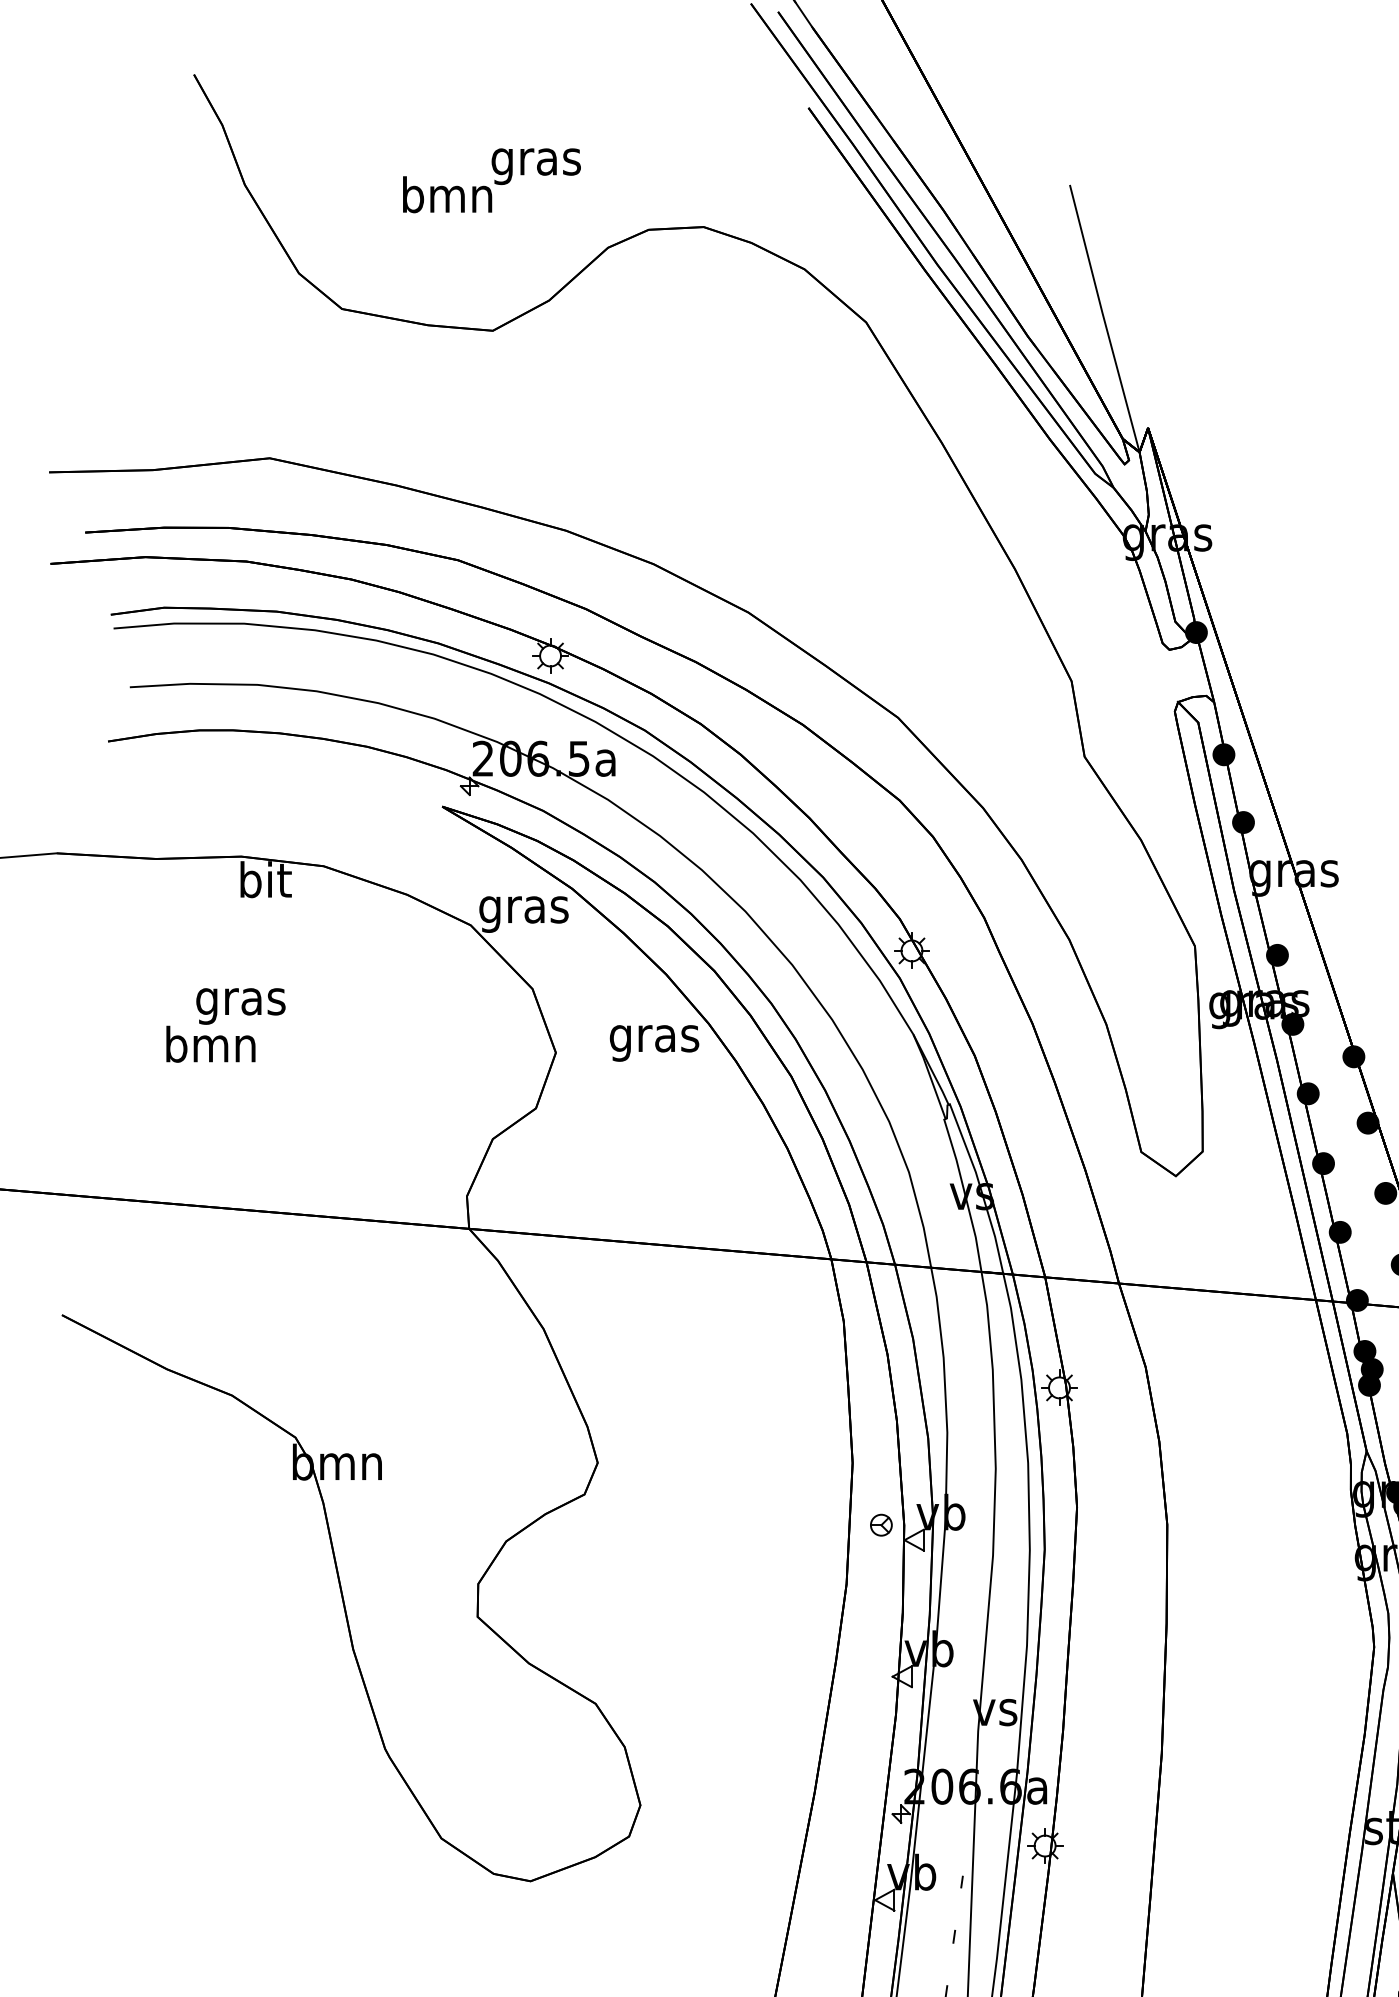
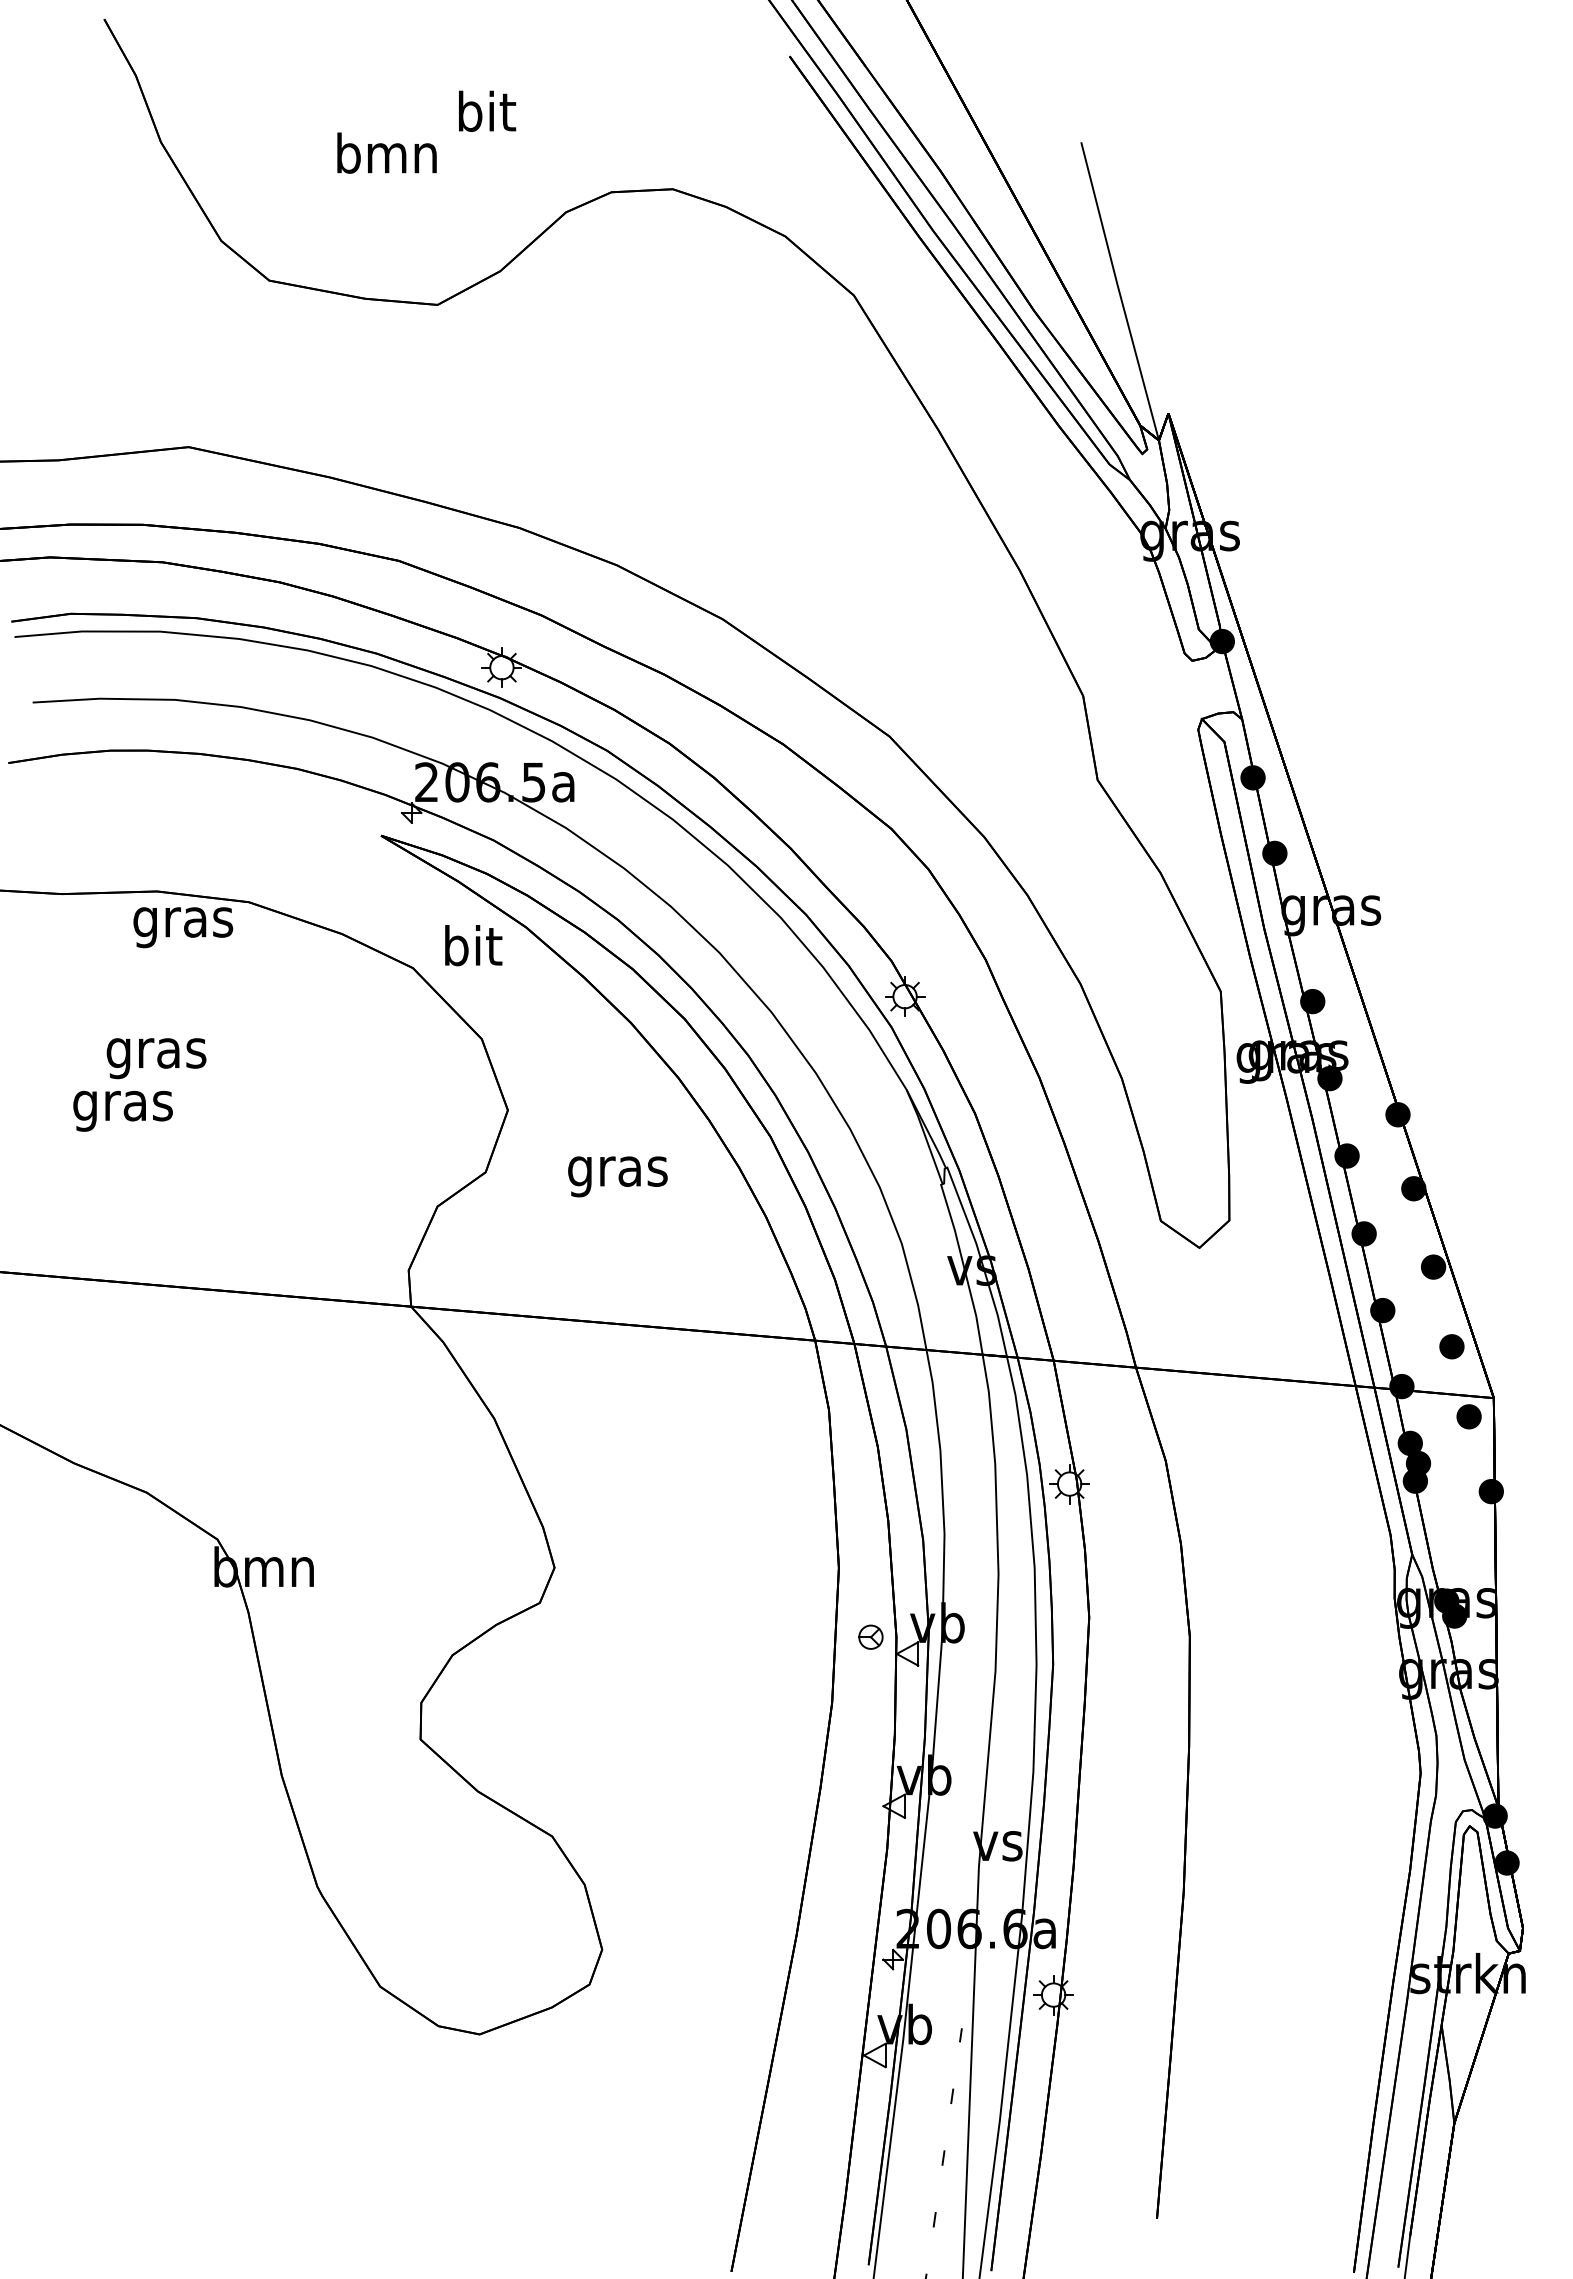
text: (535, 161) -> (485, 116), gras -> bit
text: (265, 884) -> (183, 922), bit -> gras
text: (524, 909) -> (472, 950), gras -> bit
text: (654, 1043) -> (617, 1176), moved
text: (210, 1048) -> (122, 1105), bmn -> gras

